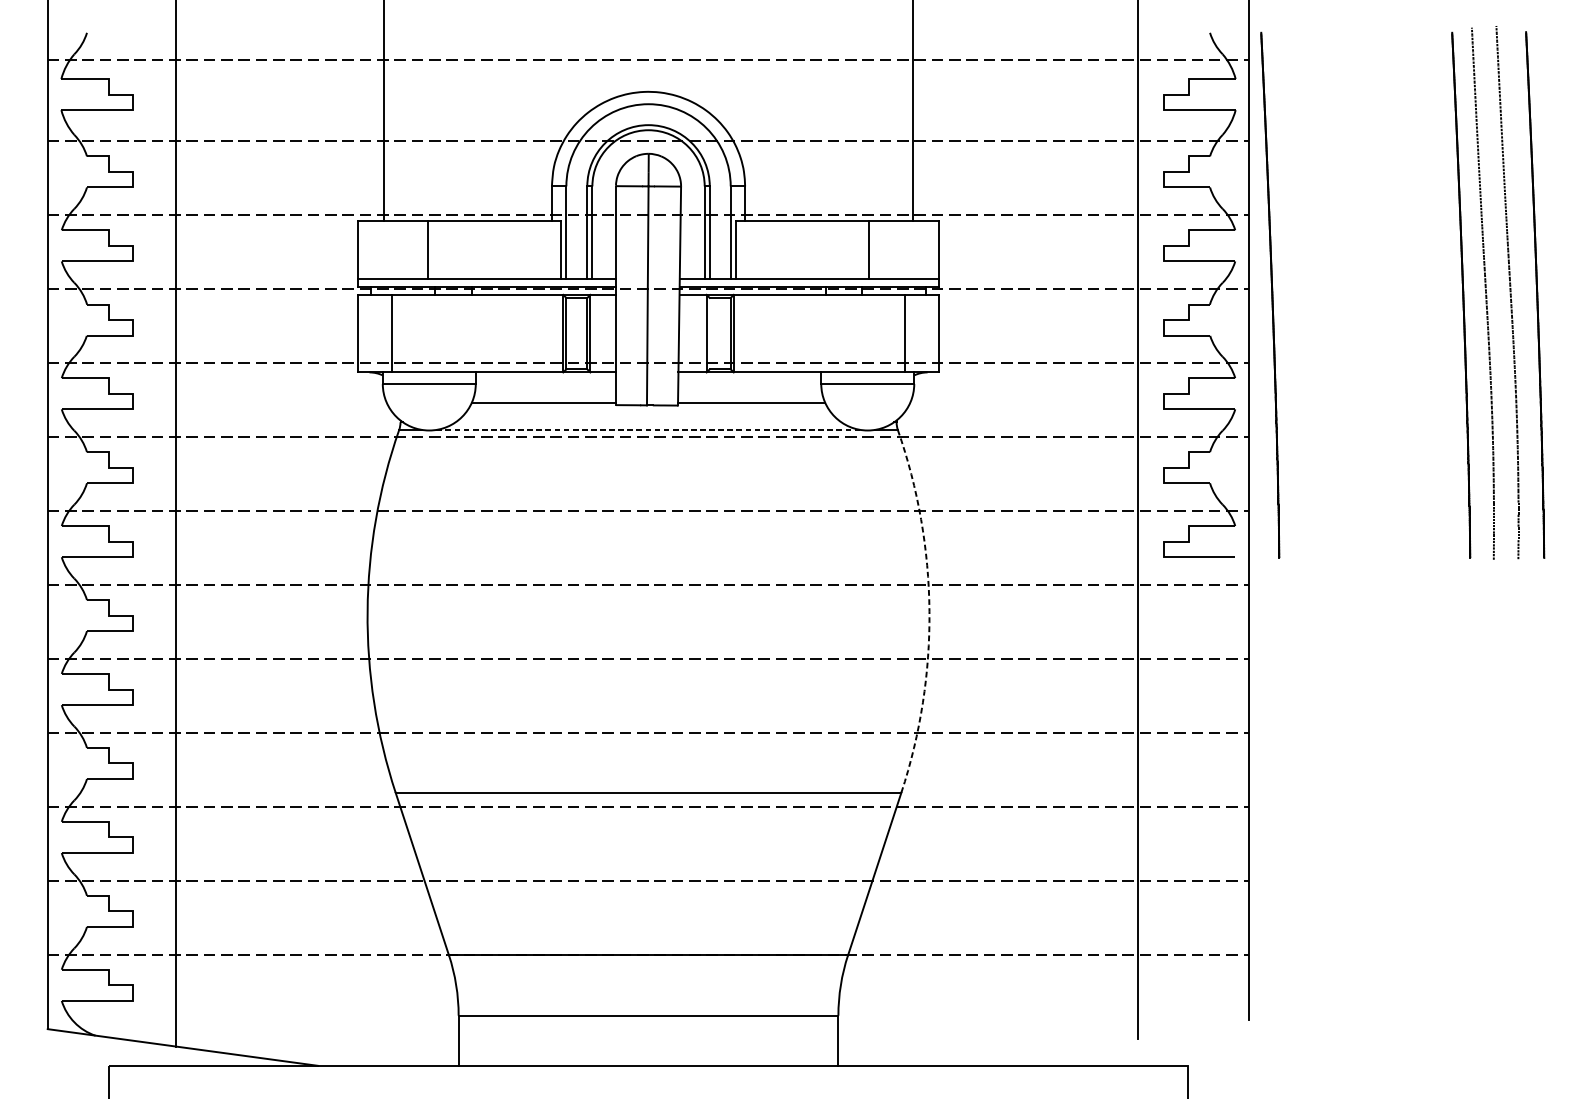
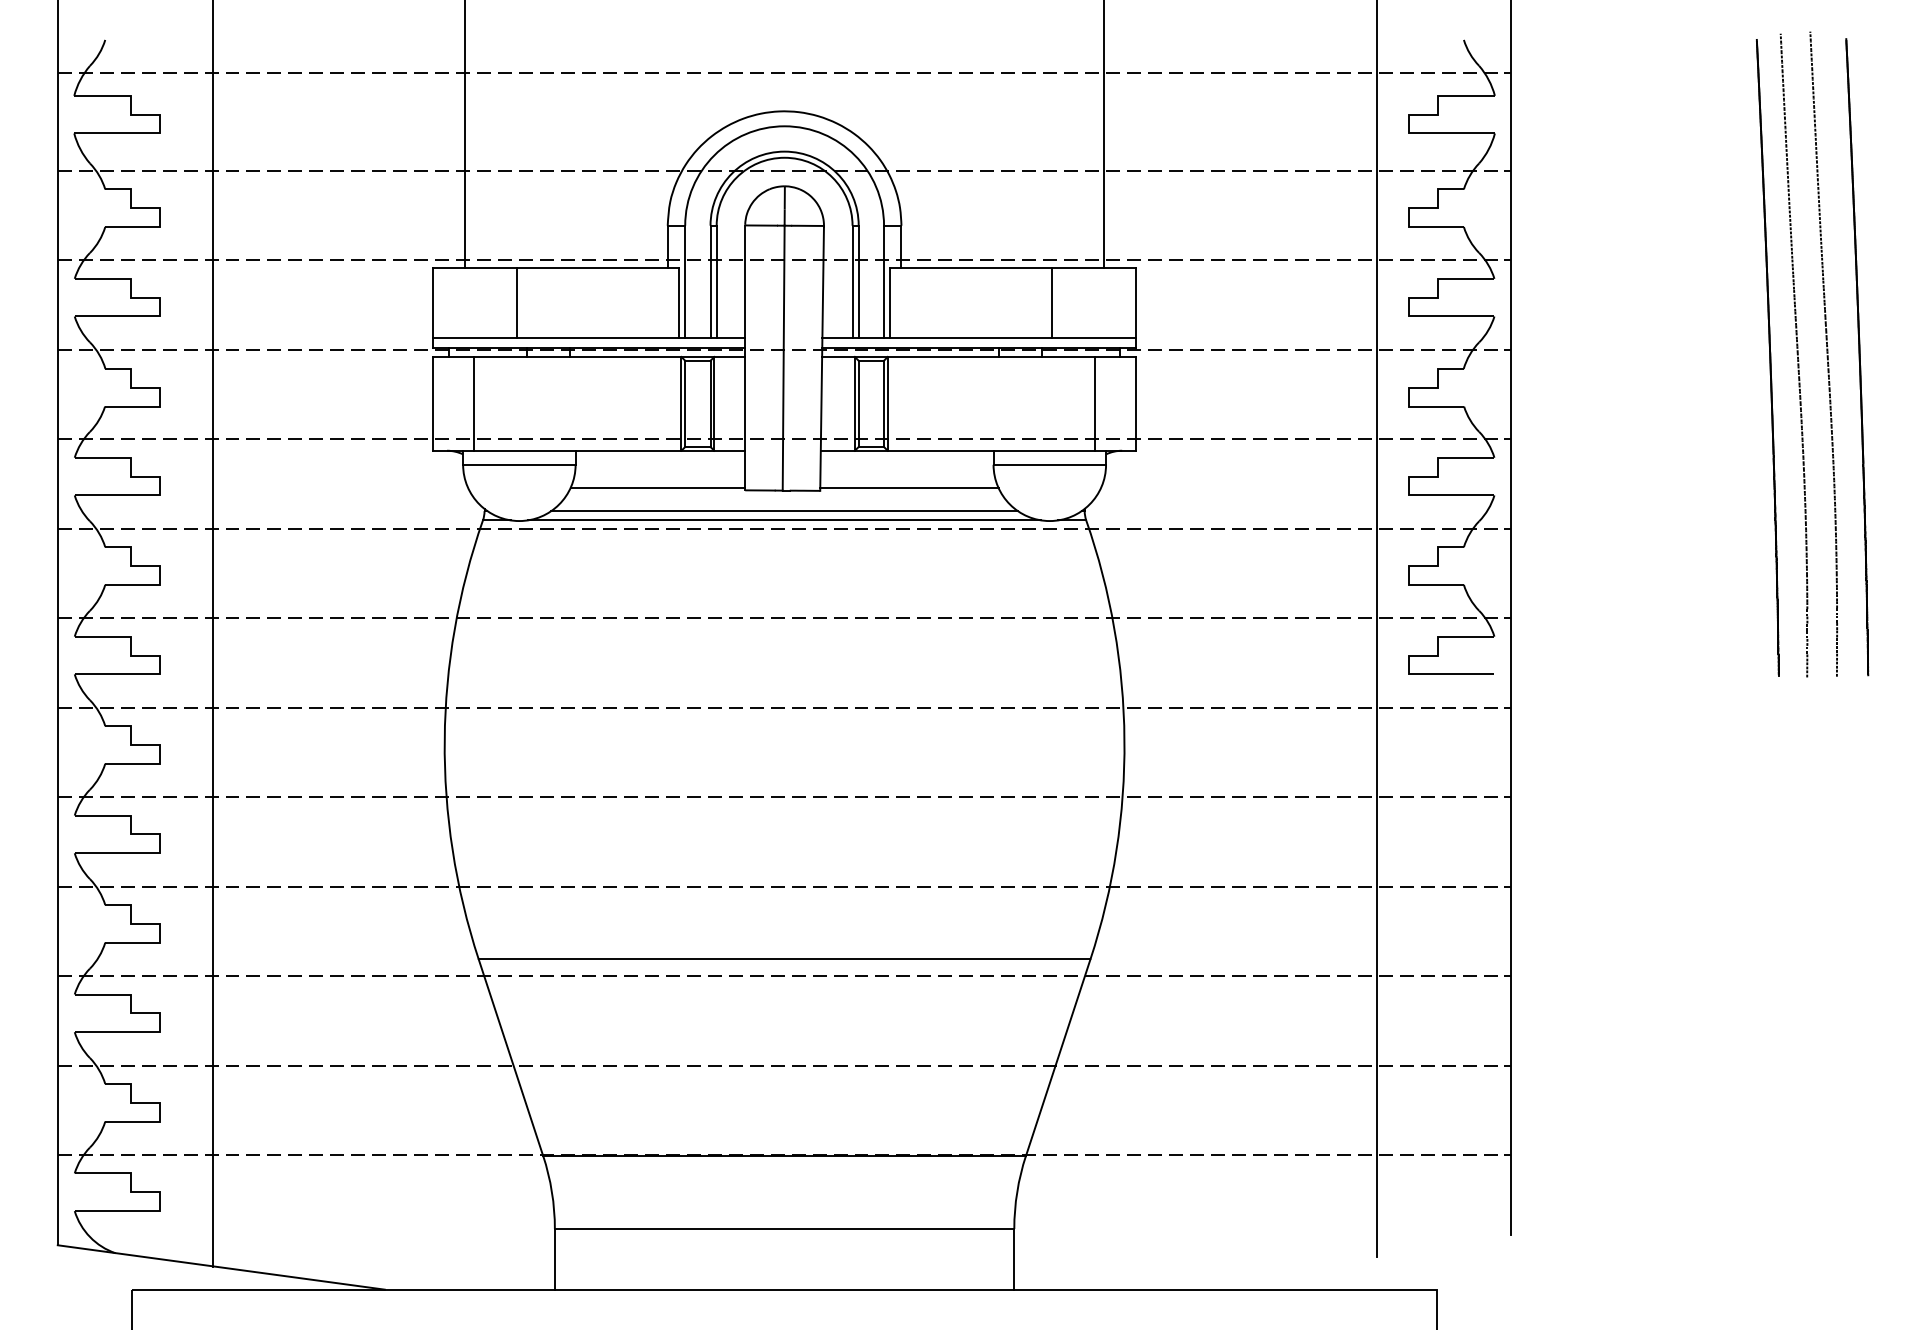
part: (1270, 295) -> (1536, 357), removed
line: (709, 333) -> (858, 403), added
line: (648, 422) -> (784, 511), added
line: (648, 430) -> (784, 520), dashed -> solid
arc: (929, 611) -> (1124, 739), dashed -> solid

